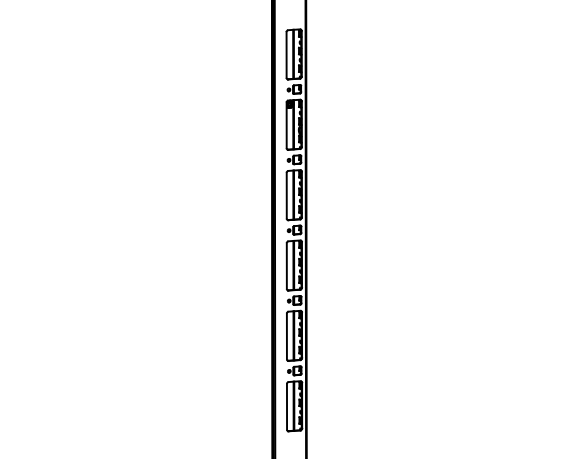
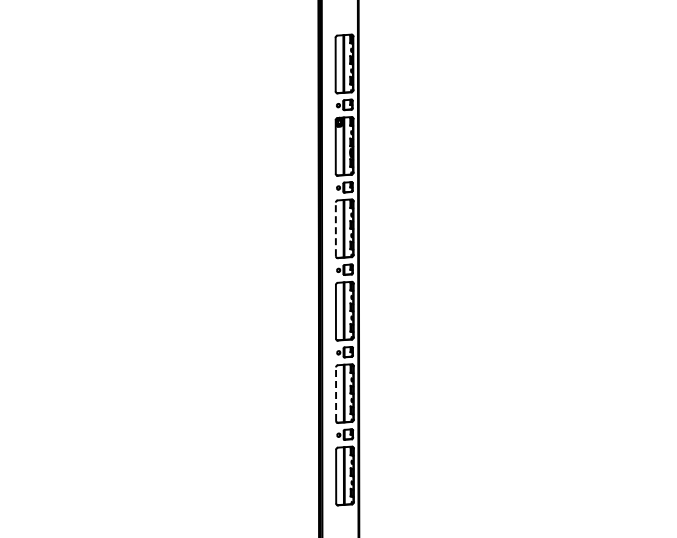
line: (286, 195) -> (335, 229), solid -> dashed
line: (287, 336) -> (336, 394), solid -> dashed

